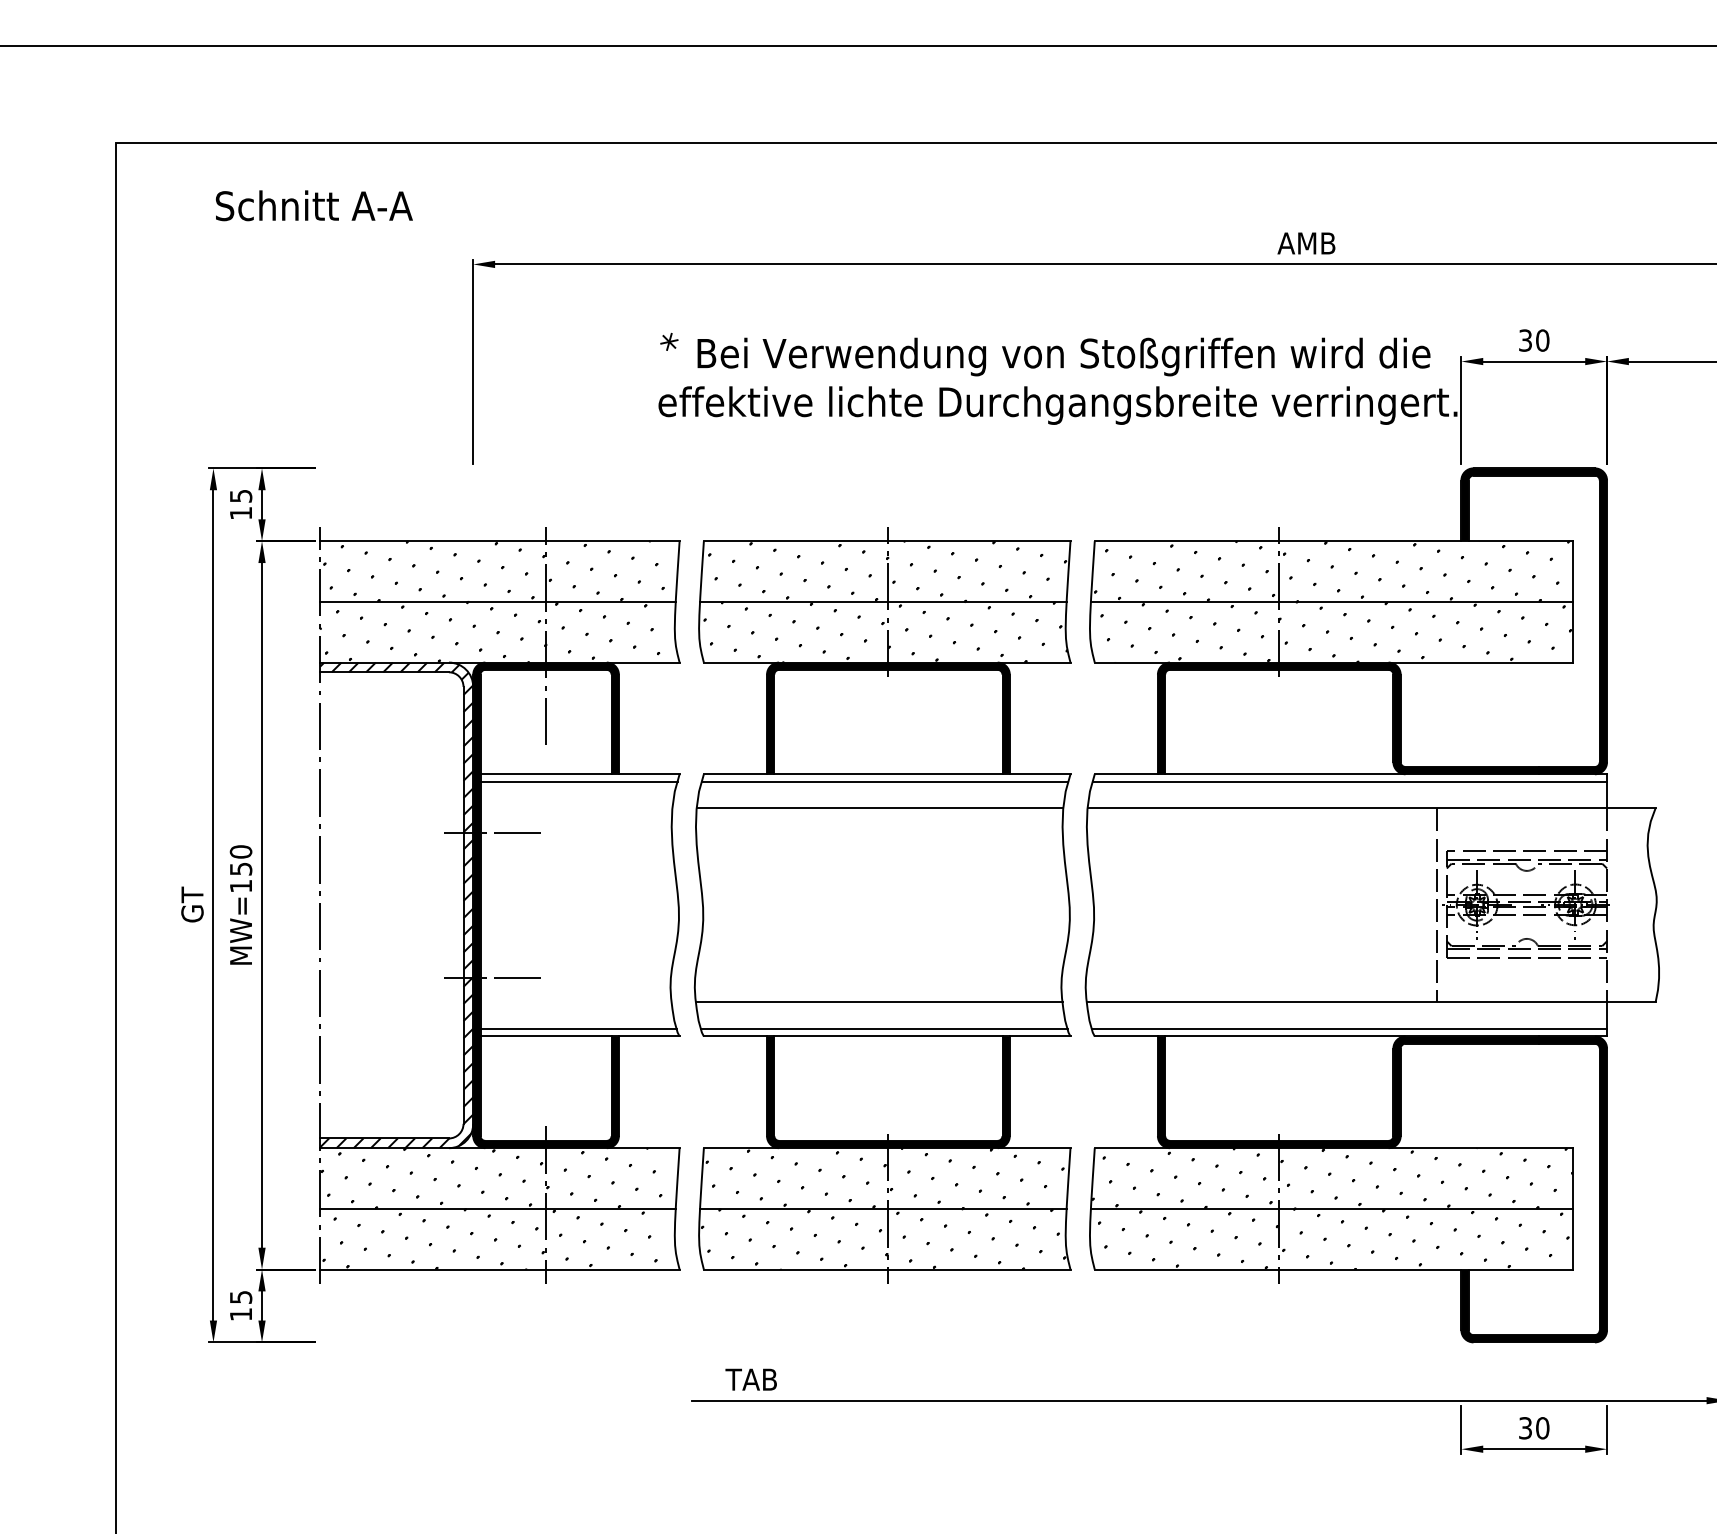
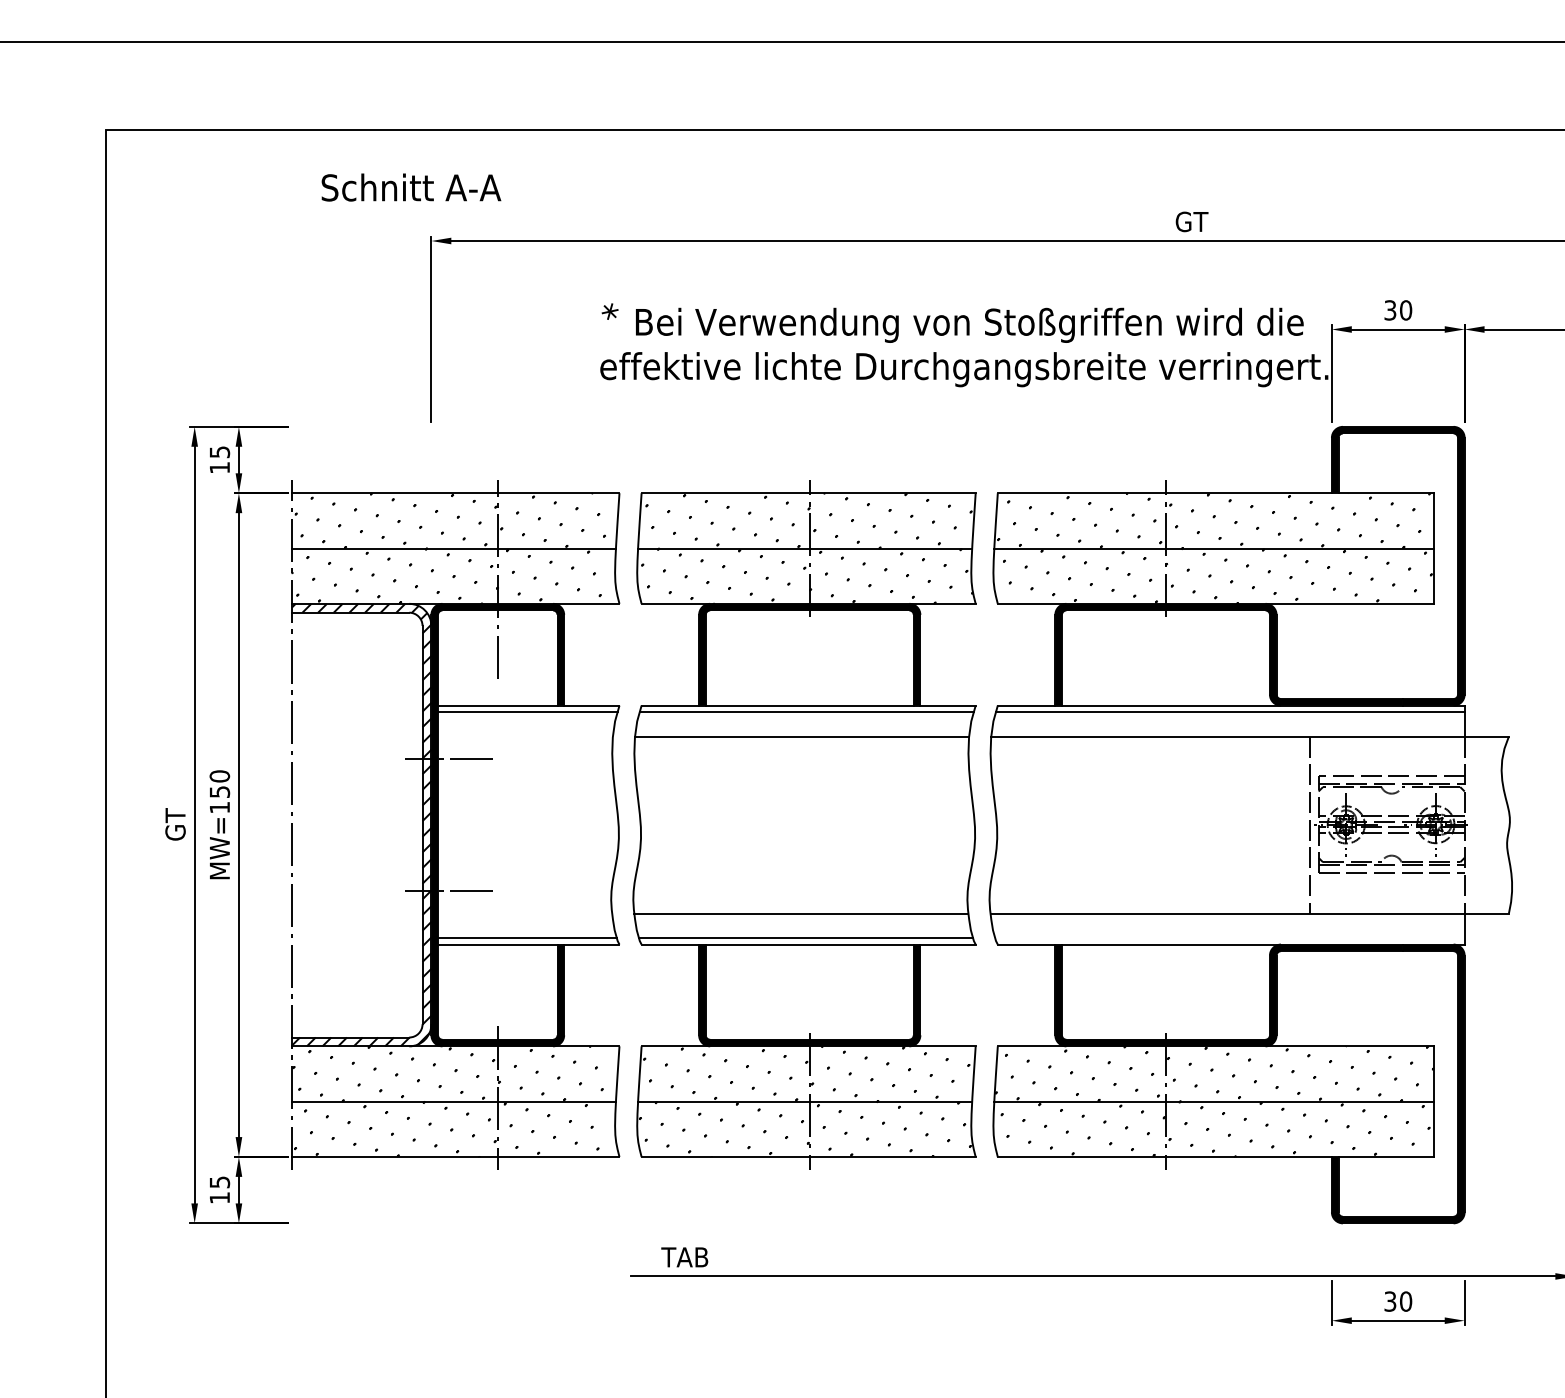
text: (313, 205) -> (410, 187), moved
text: (1306, 243) -> (1190, 221), AMB -> GT
line: (1349, 1029) -> (1229, 938), removed

